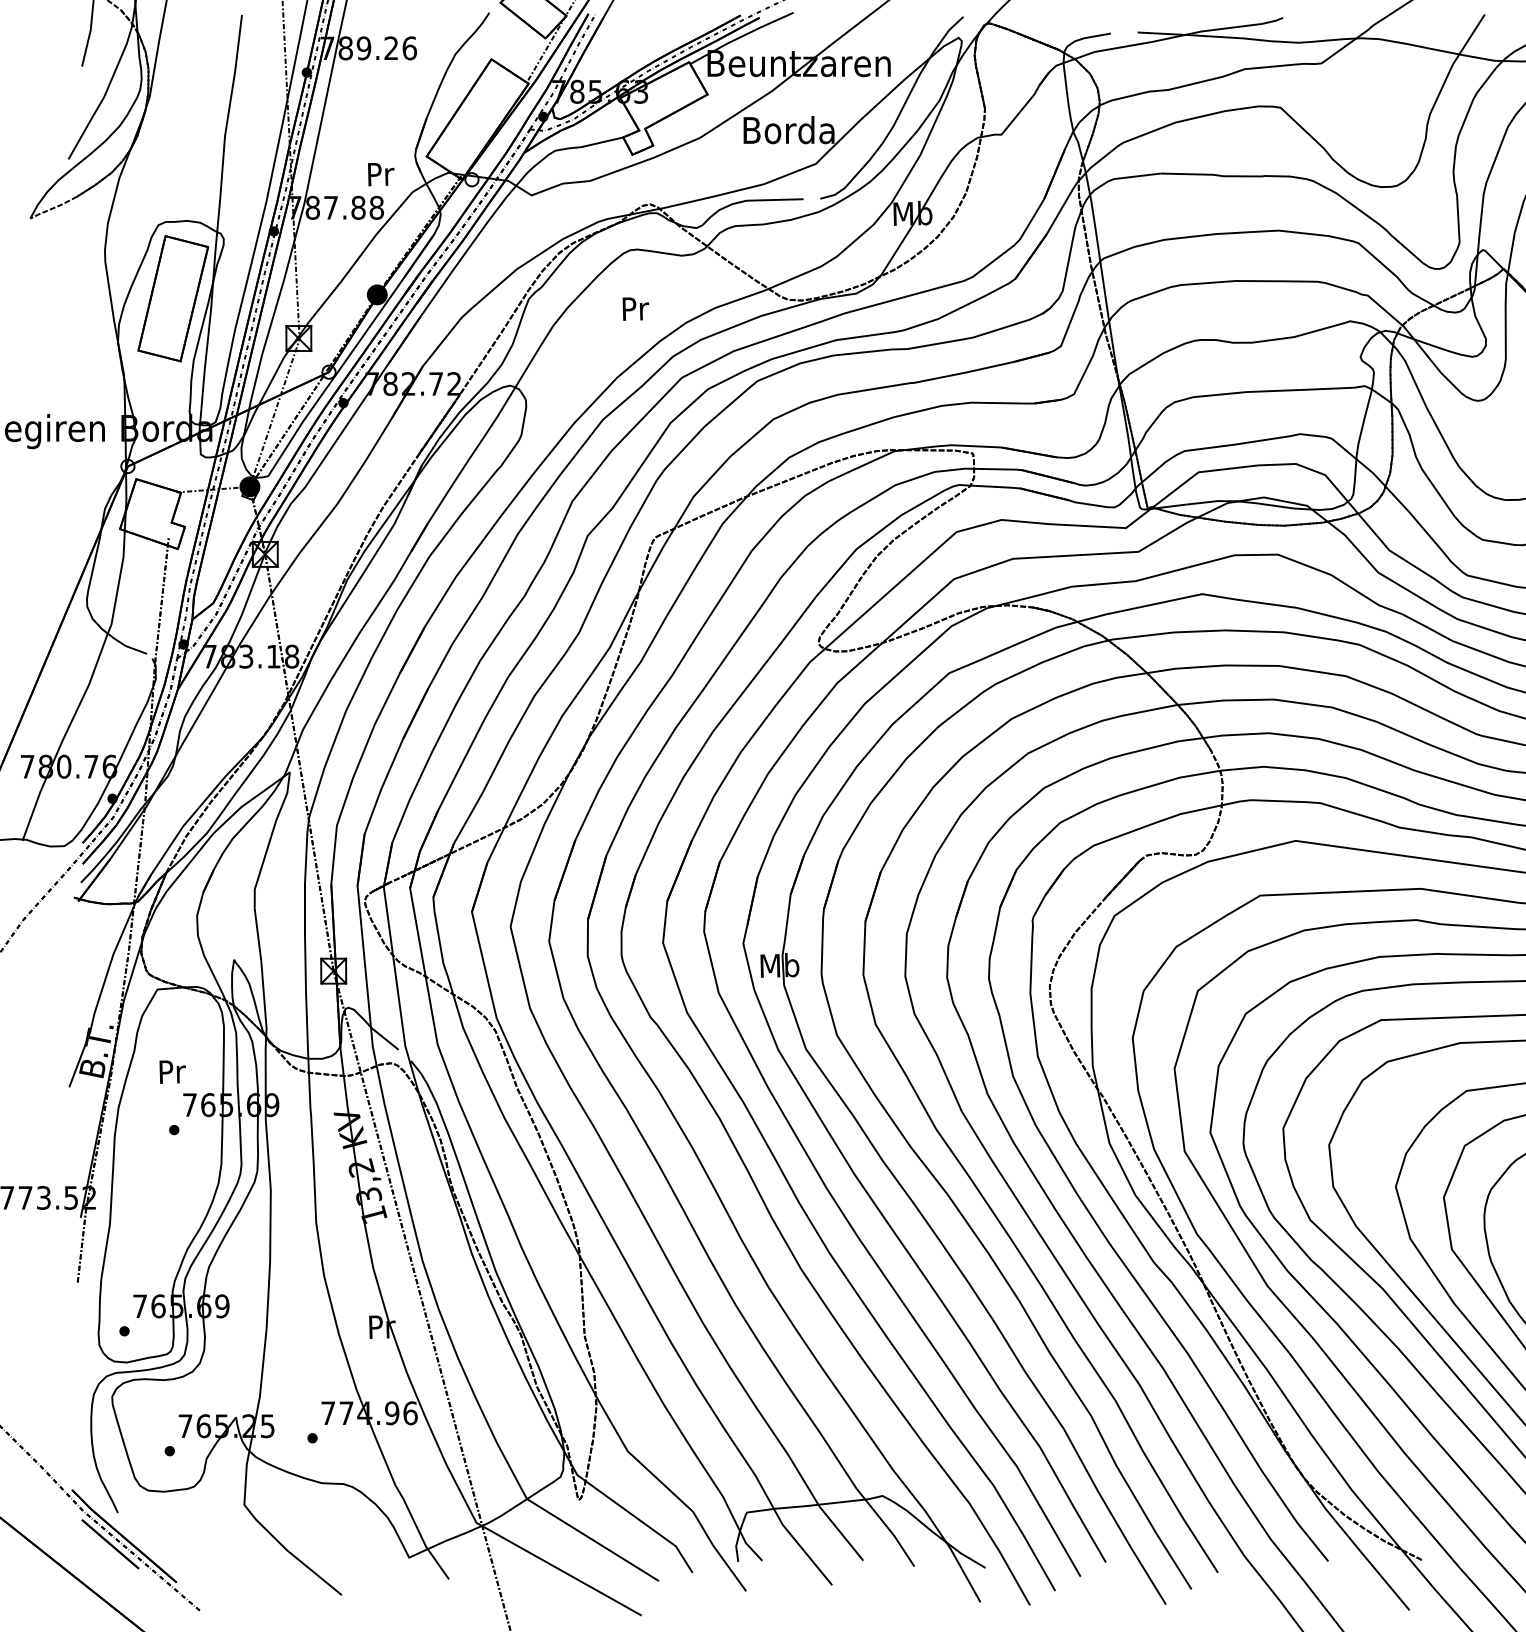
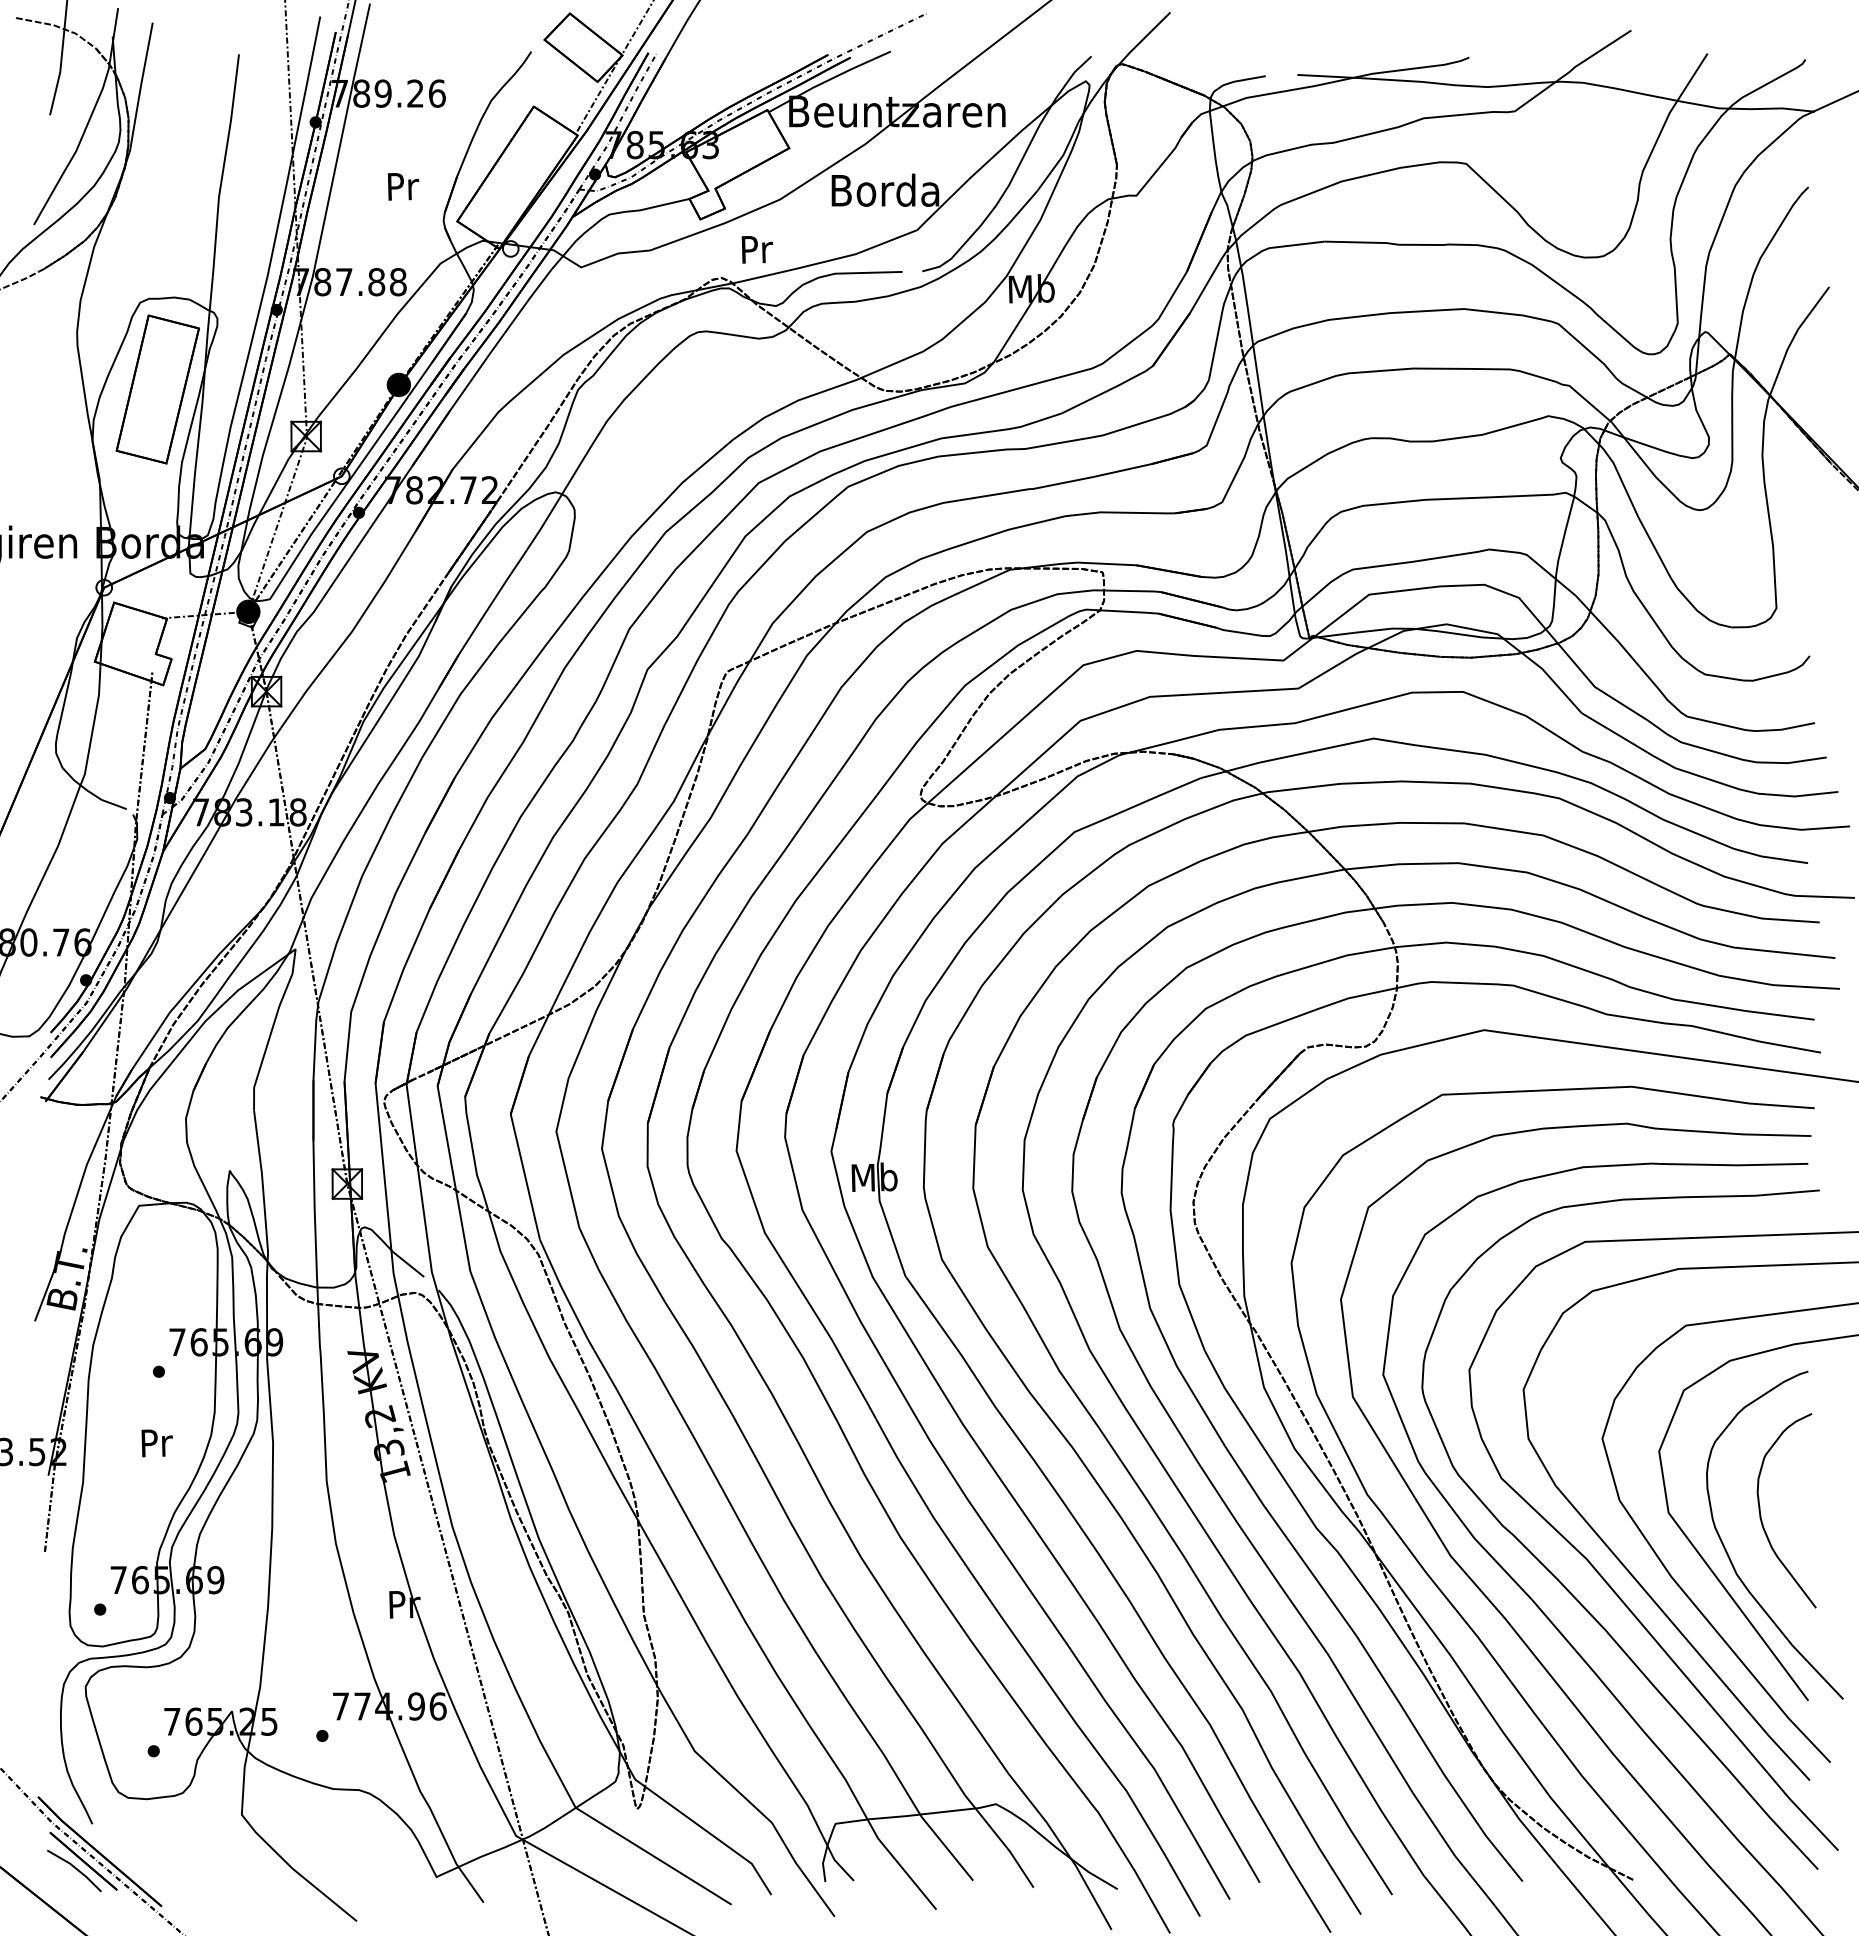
text: (381, 174) -> (403, 186), moved
text: (635, 308) -> (756, 249), moved
text: (172, 1072) -> (156, 1443), moved
line: (103, 1551) -> (75, 1869), added

